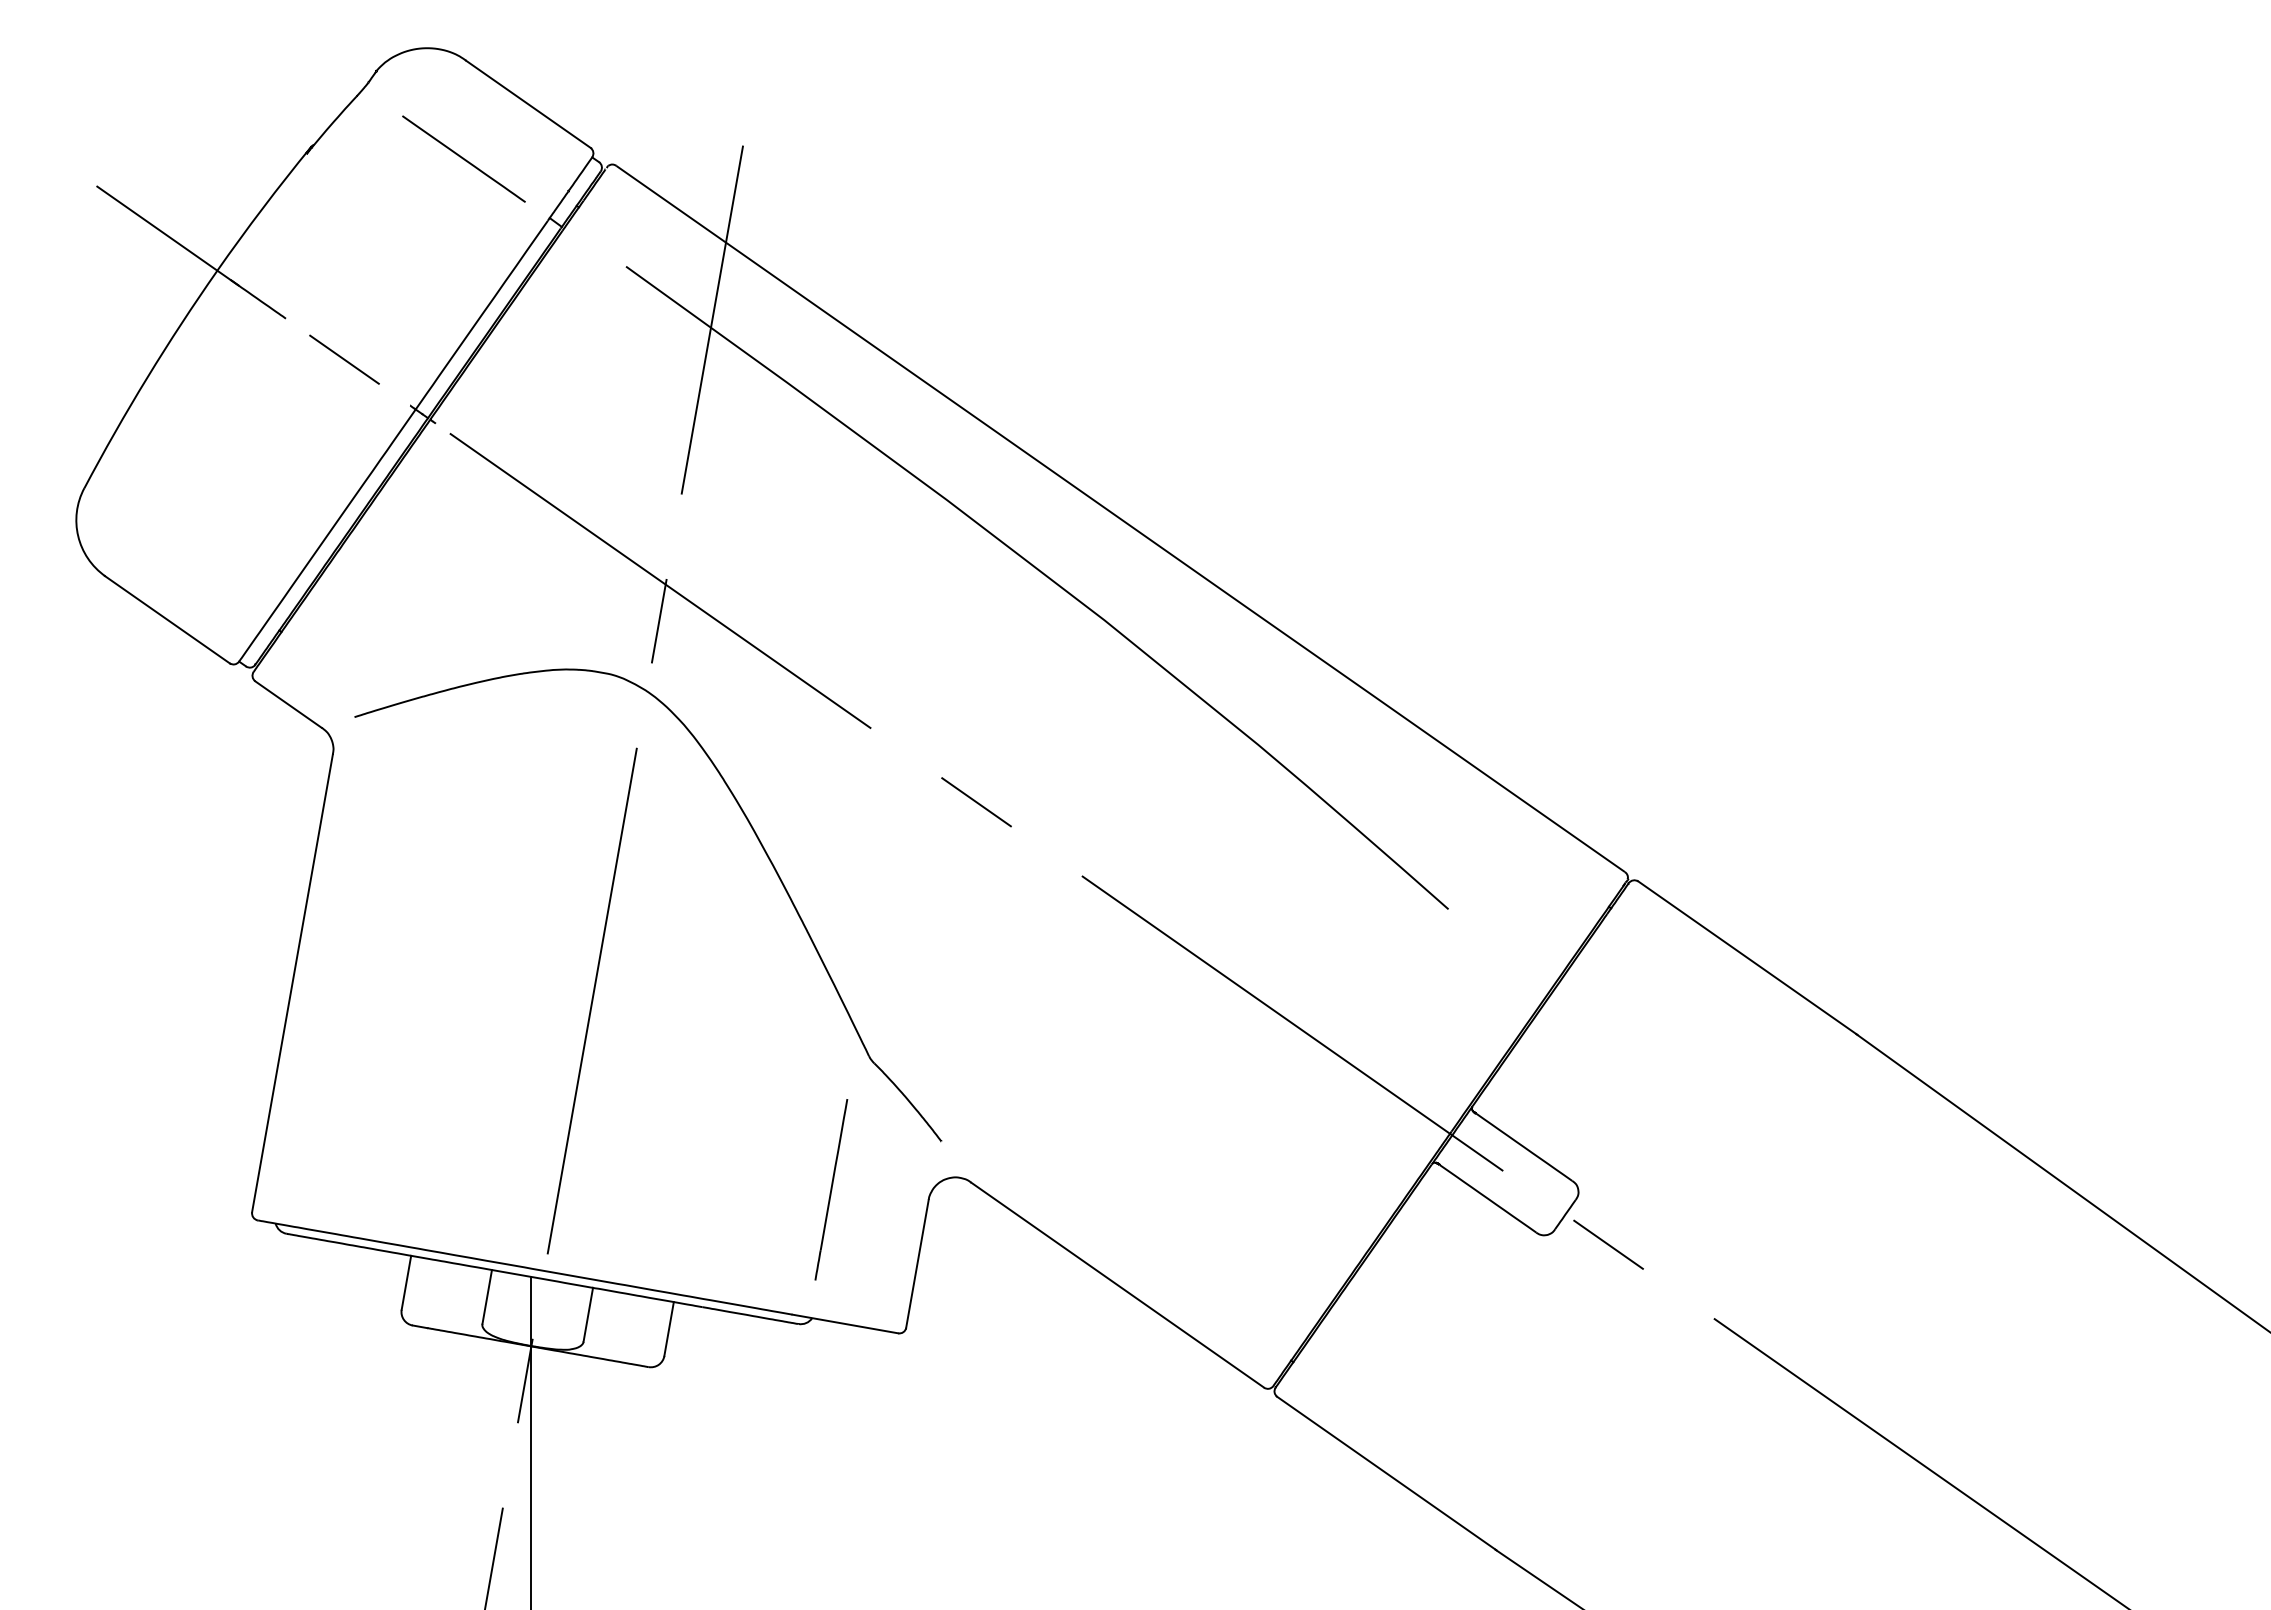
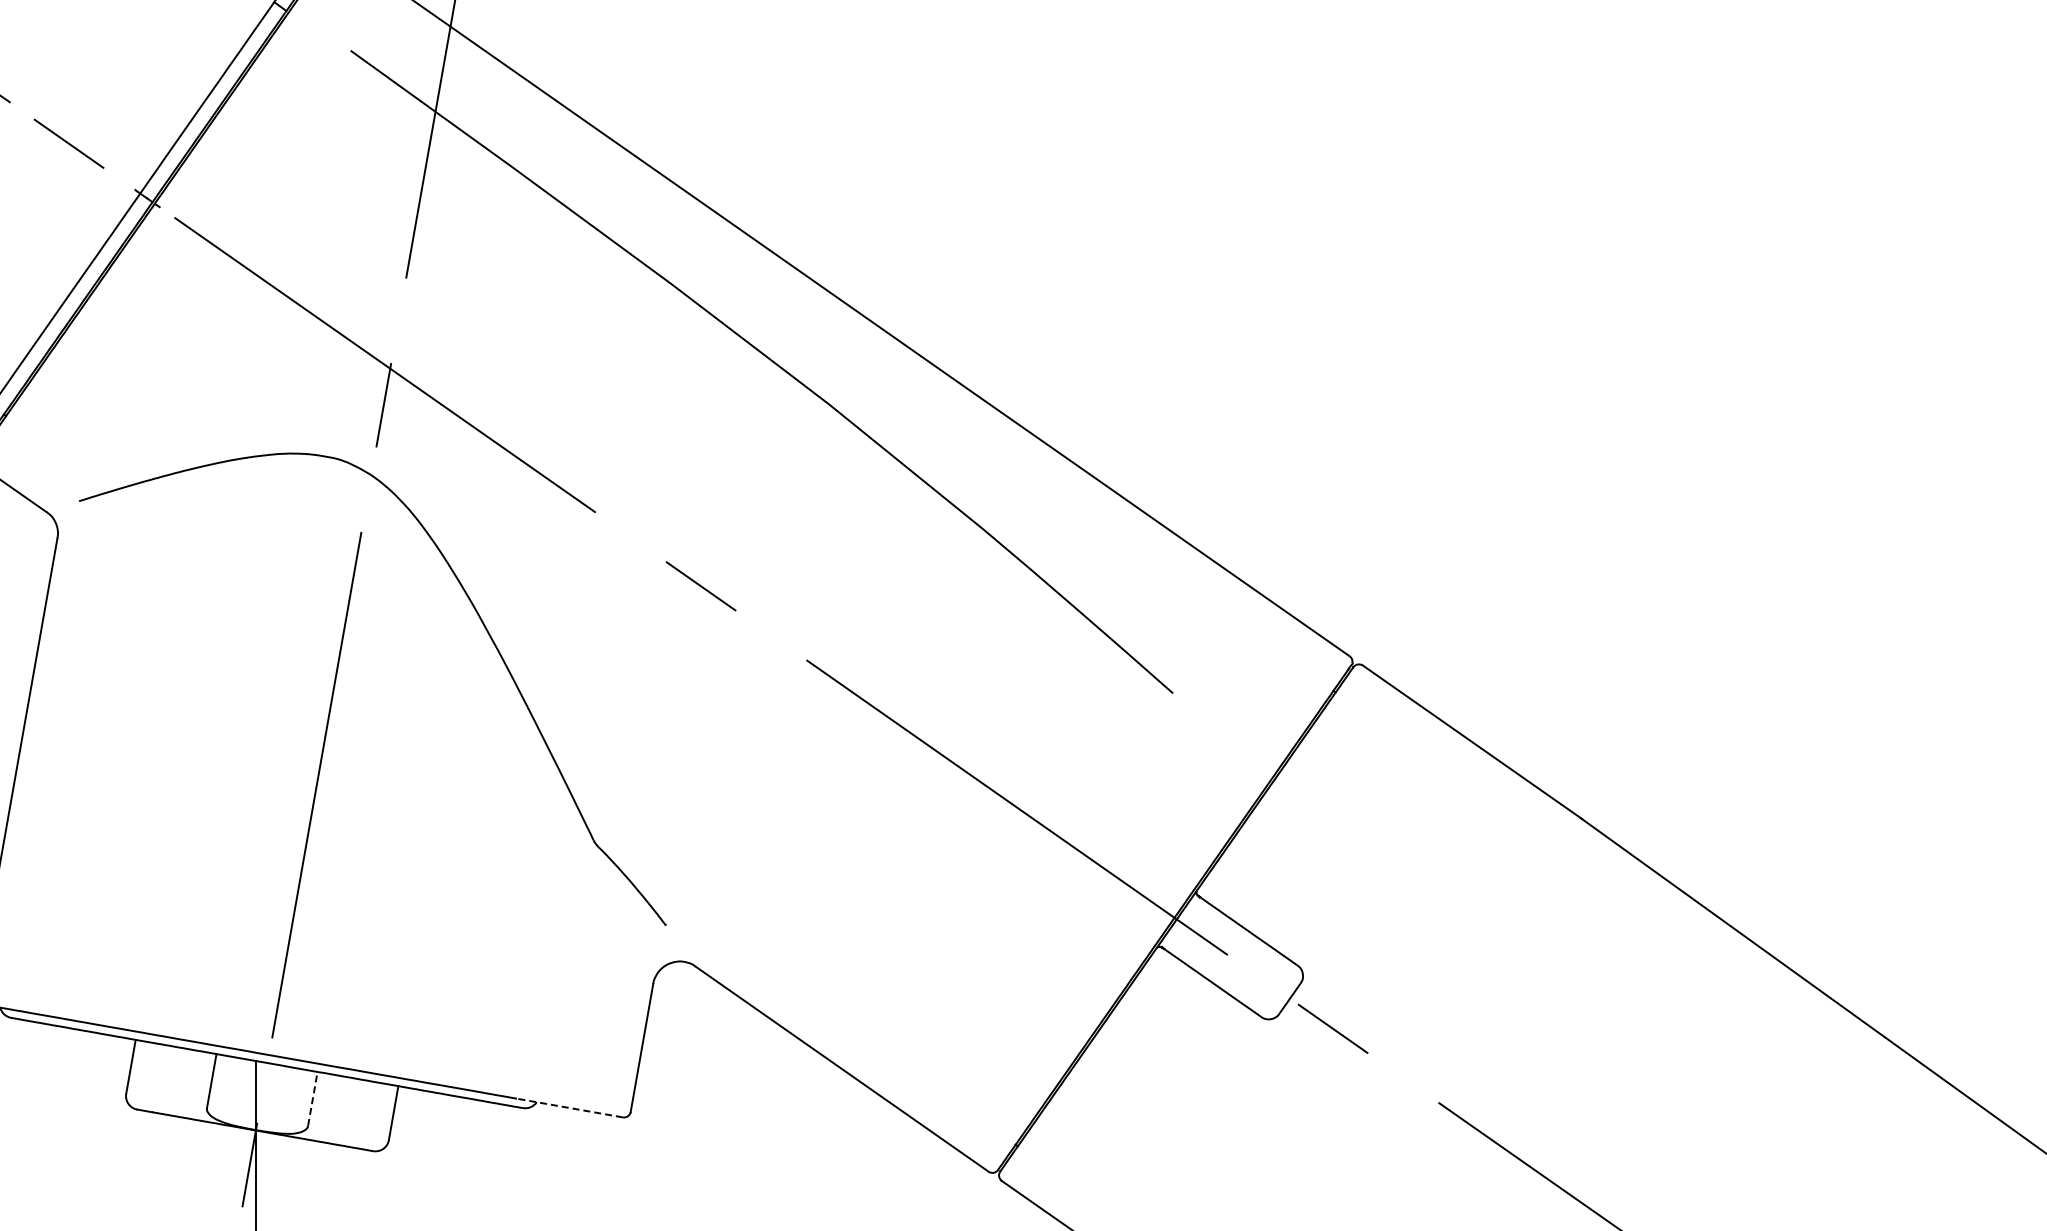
line: (831, 1189) -> (556, 973), removed
line: (588, 1314) -> (313, 1098), solid -> dashed
line: (845, 1323) -> (570, 1107), solid -> dashed

